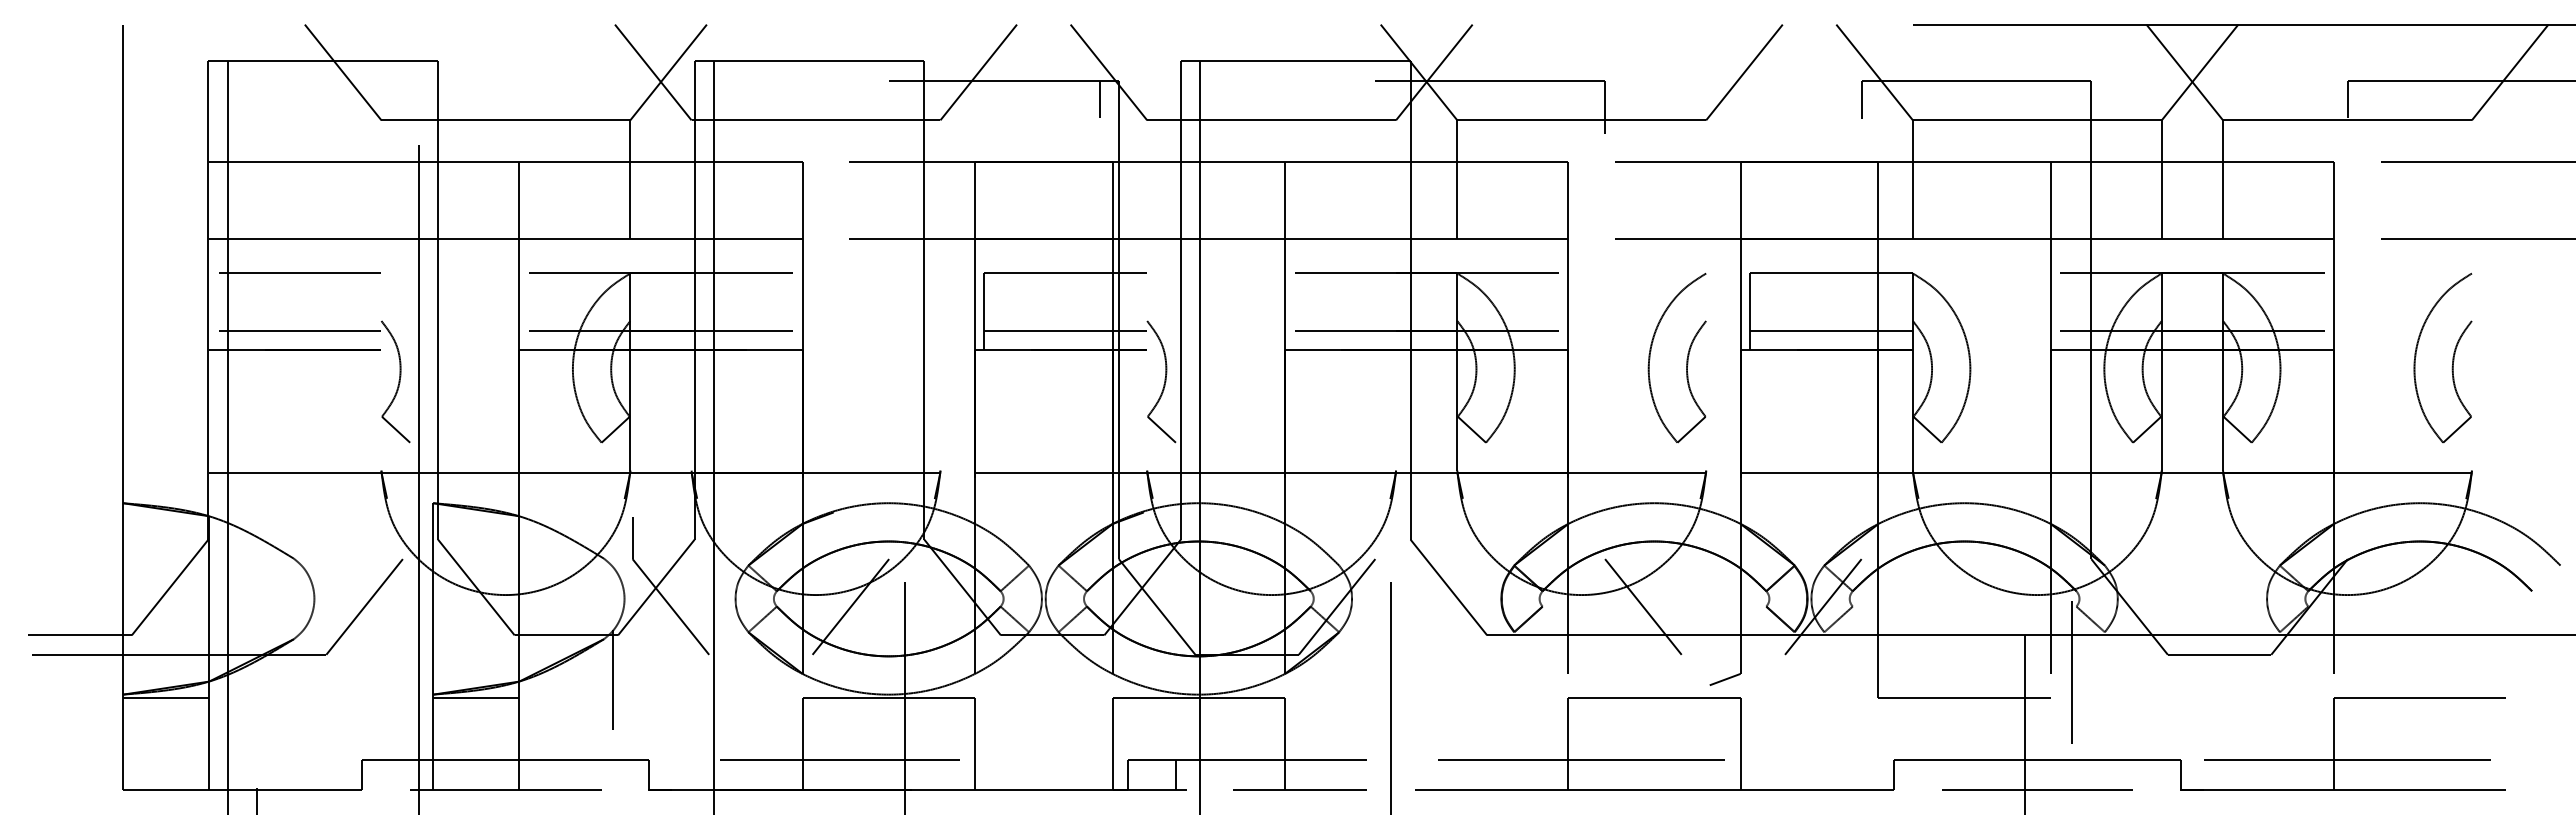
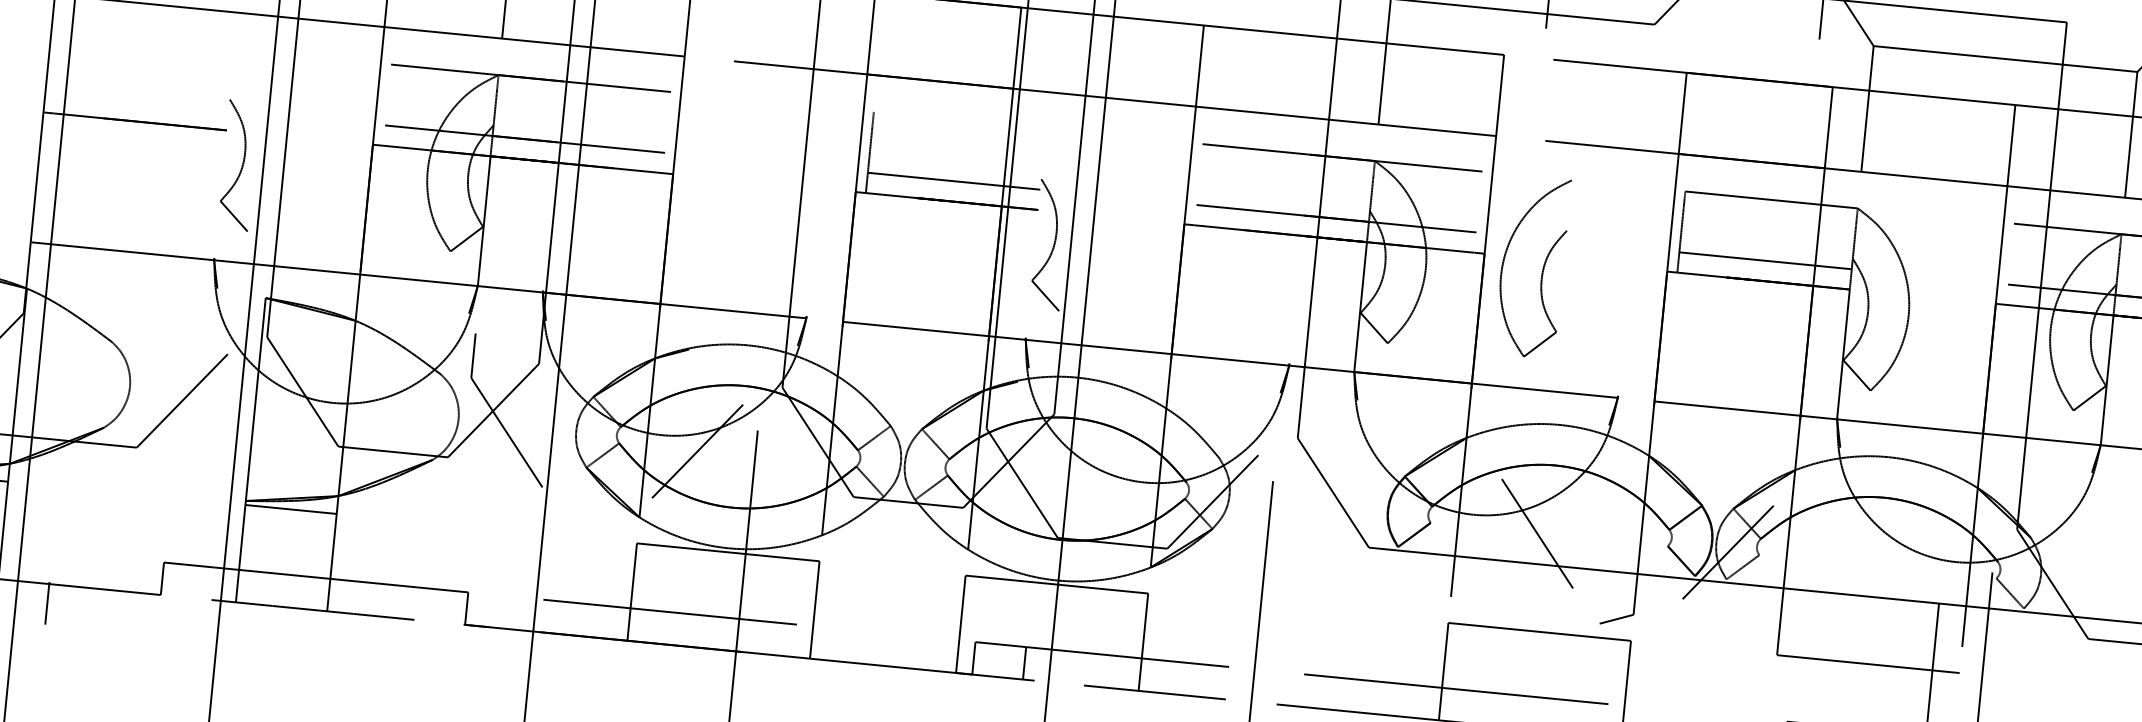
line: (299, 273) -> (147, 40), removed
line: (1065, 273) -> (959, 120), removed
line: (299, 330) -> (142, 101), removed
part: (1686, 358) -> (1542, 268), moved
line: (613, 679) -> (438, 503), removed

